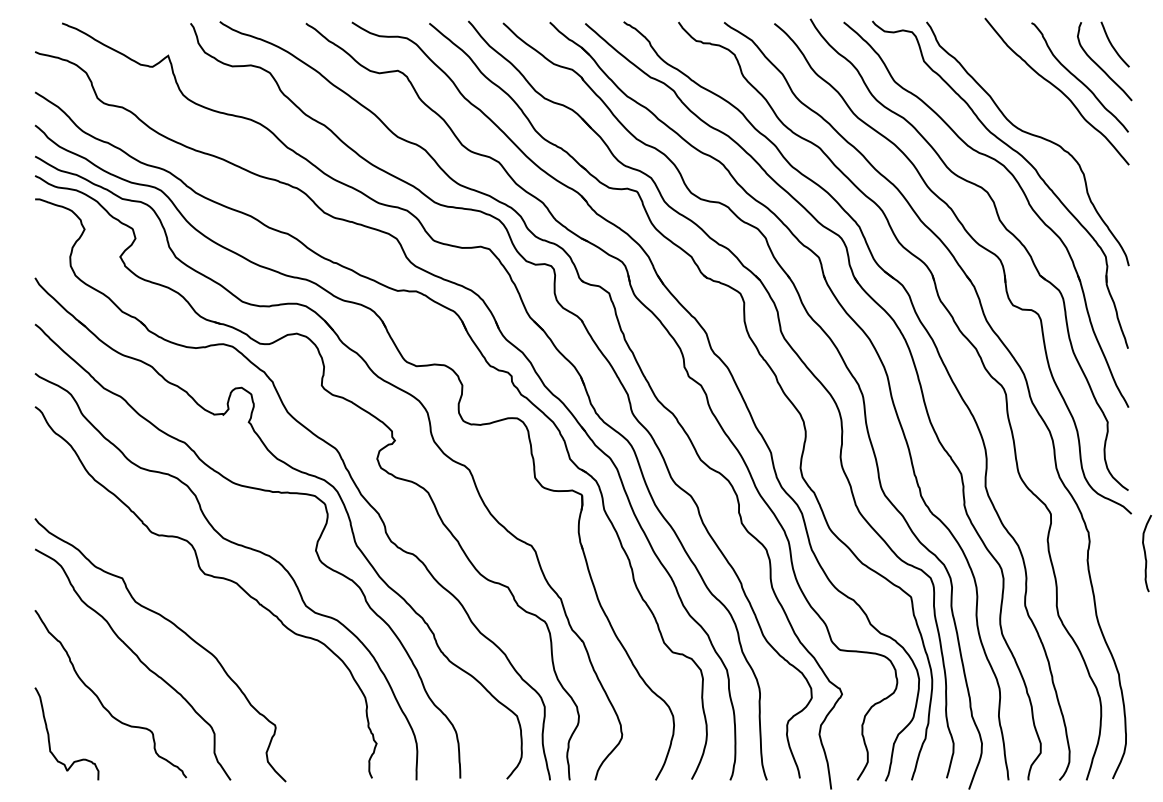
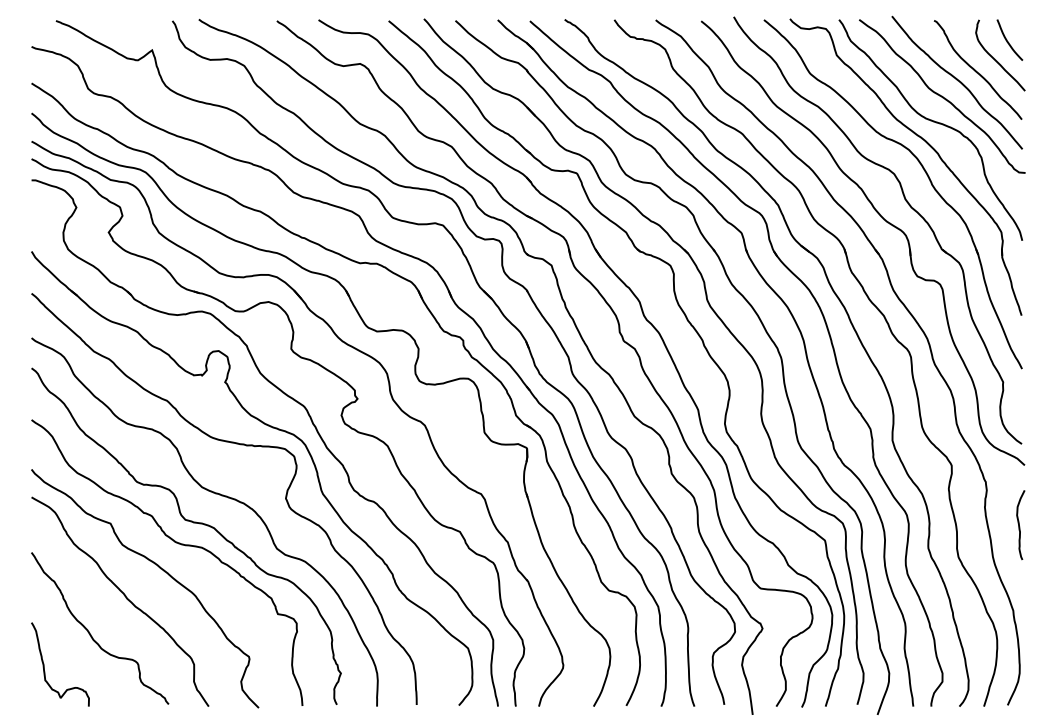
curve: (1040, 106) -> (942, 96), added
curve: (1145, 553) -> (1019, 525), moved
curve: (195, 600) -> (176, 543), added

